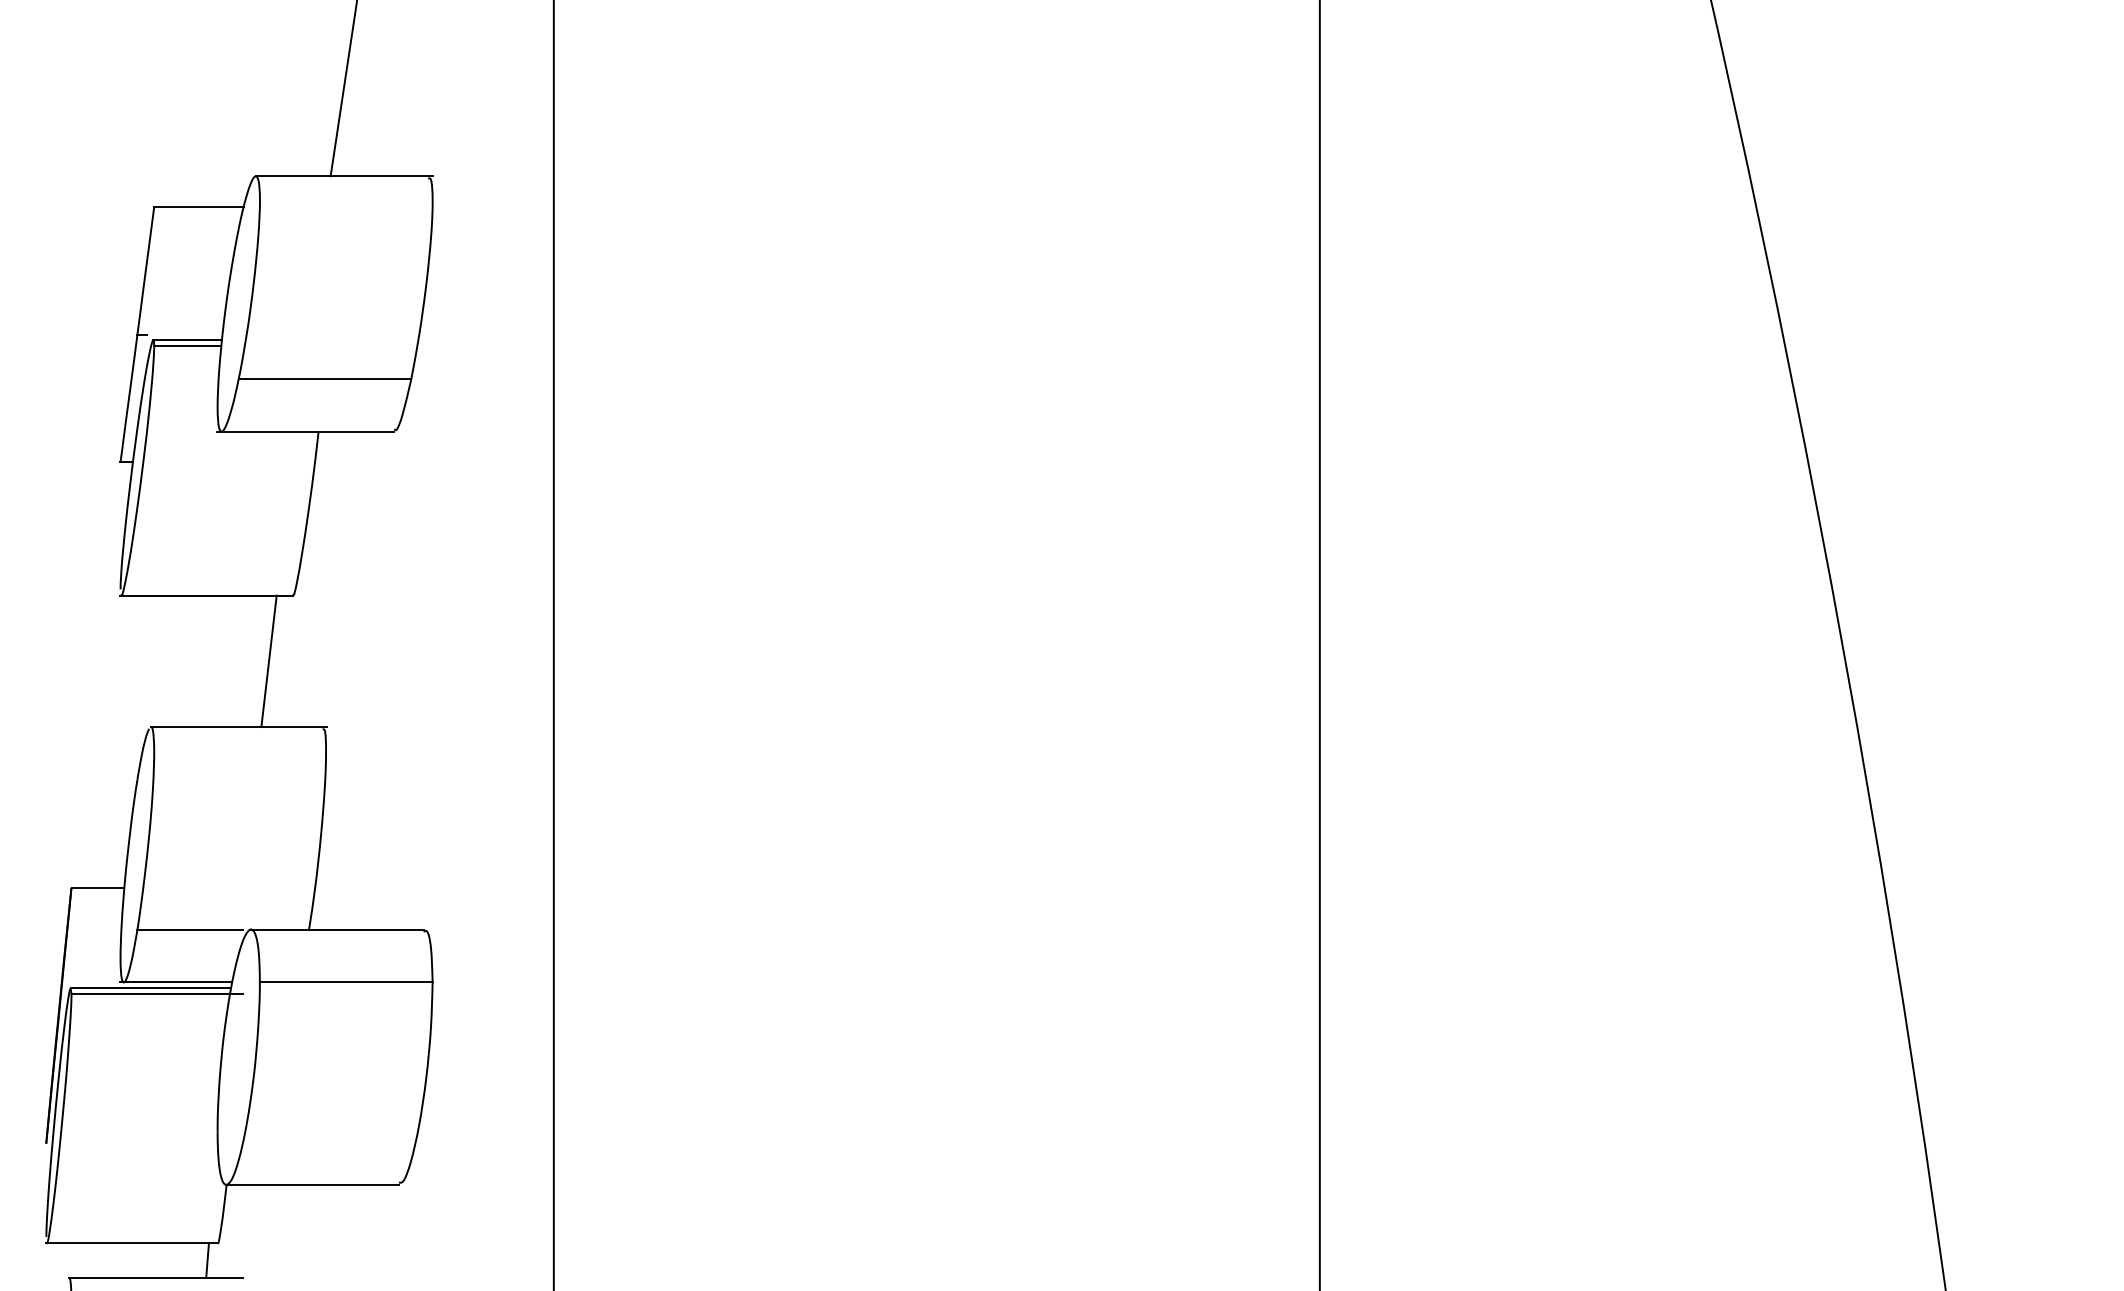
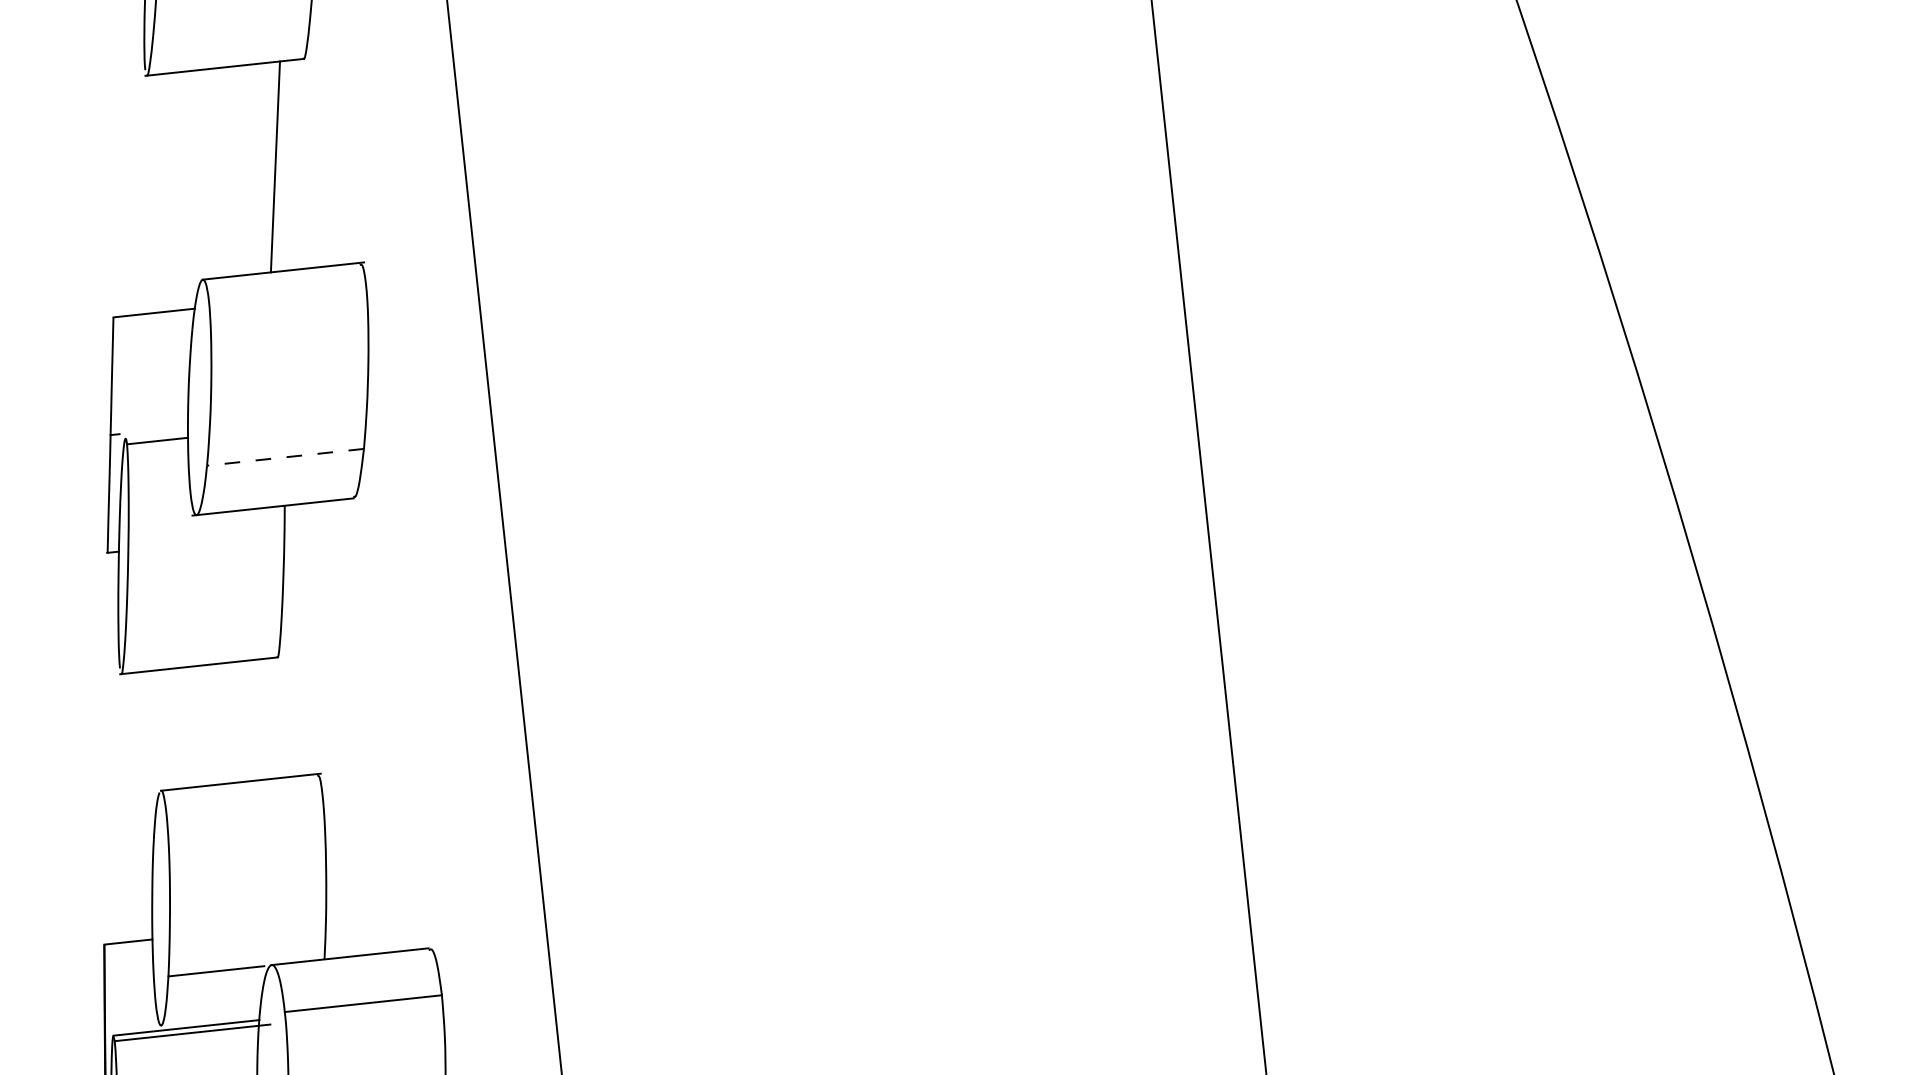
line: (187, 340) -> (156, 435), removed
line: (324, 379) -> (285, 457), solid -> dashed
line: (268, 661) -> (261, 719), removed
line: (176, 982) -> (209, 1020), removed

